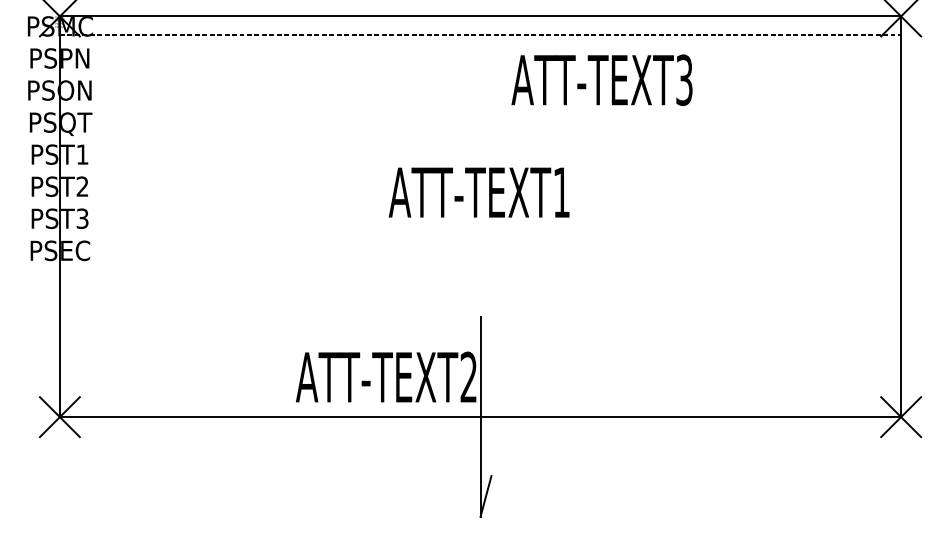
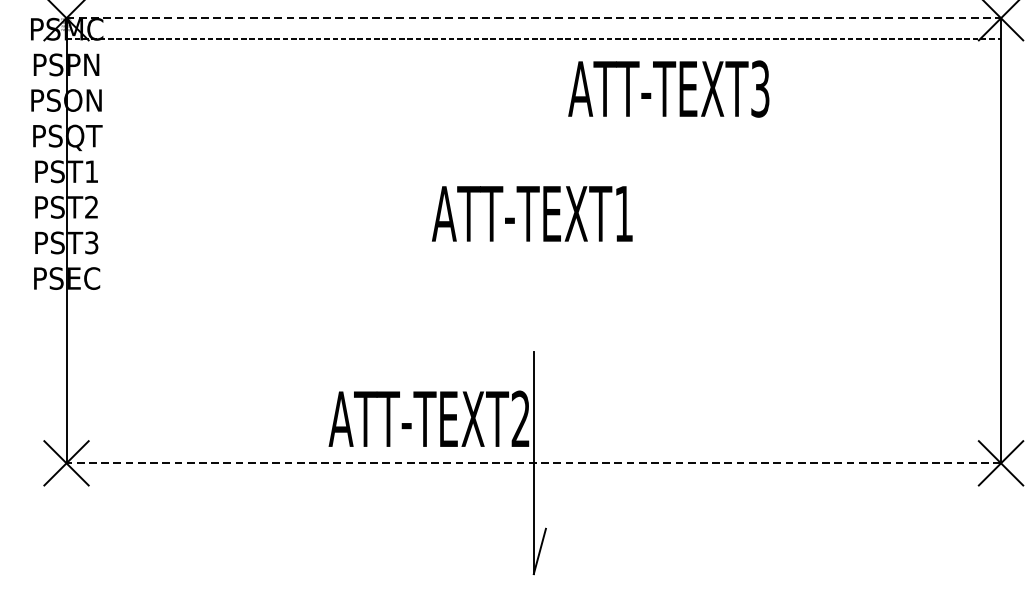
line: (480, 16) -> (533, 18), solid -> dashed
line: (480, 417) -> (533, 463), solid -> dashed

